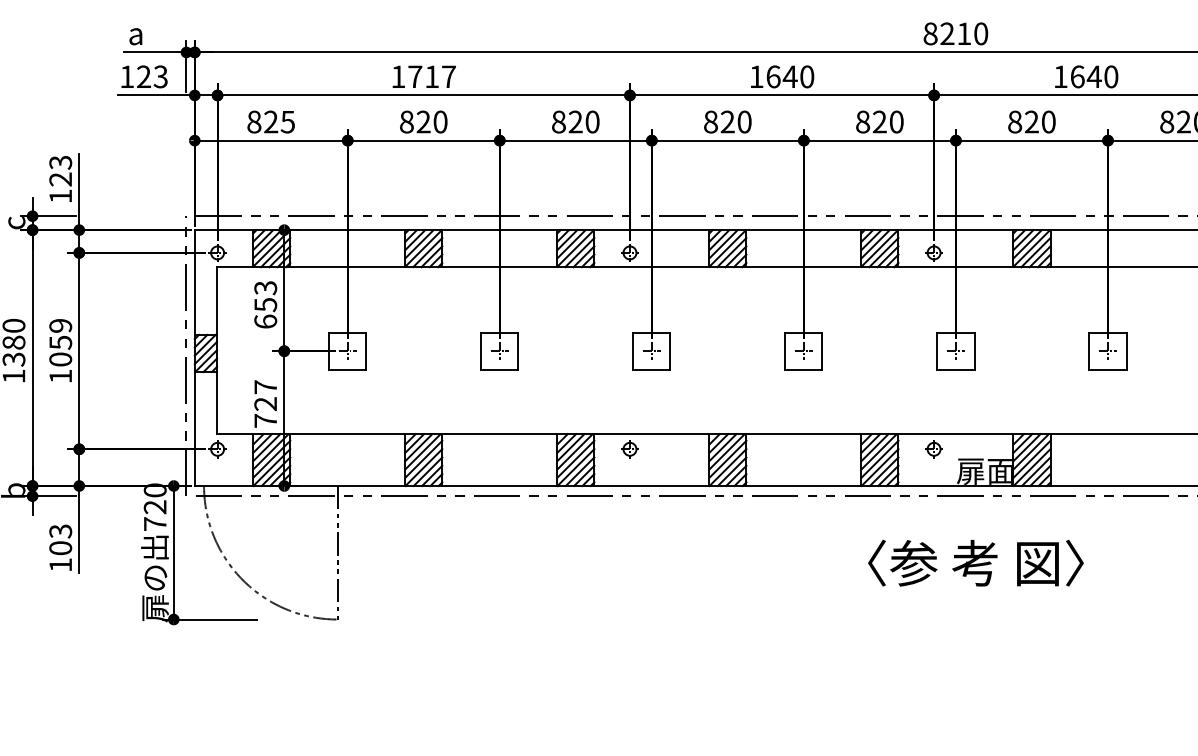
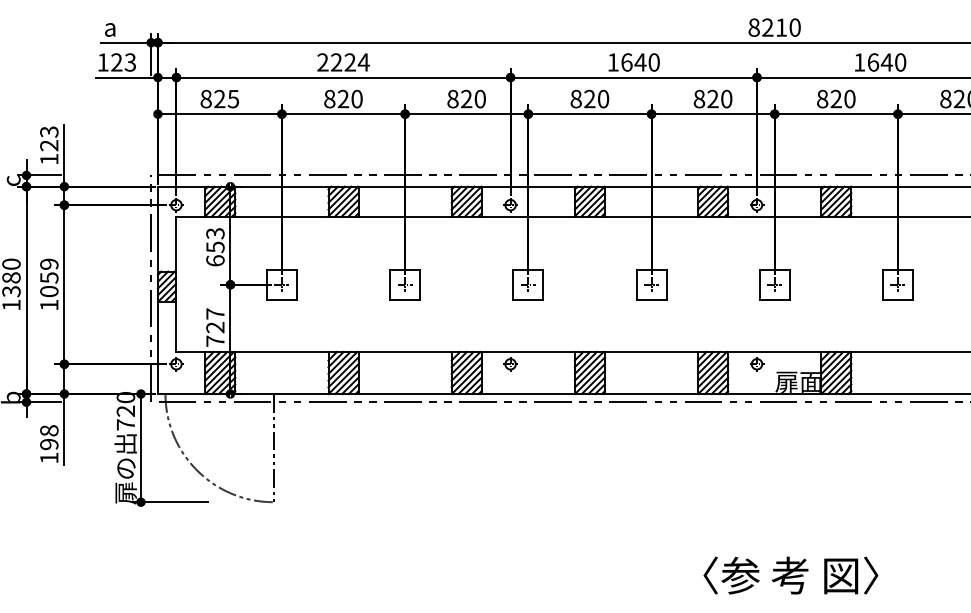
text: (423, 76) -> (343, 62), 1717 -> 2224
text: (60, 539) -> (49, 437), 103 -> 198
text: (975, 563) -> (790, 575), moved

